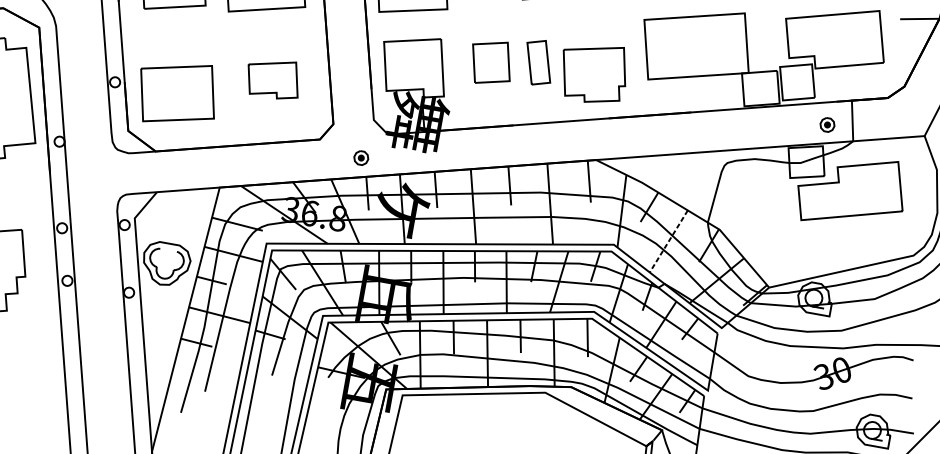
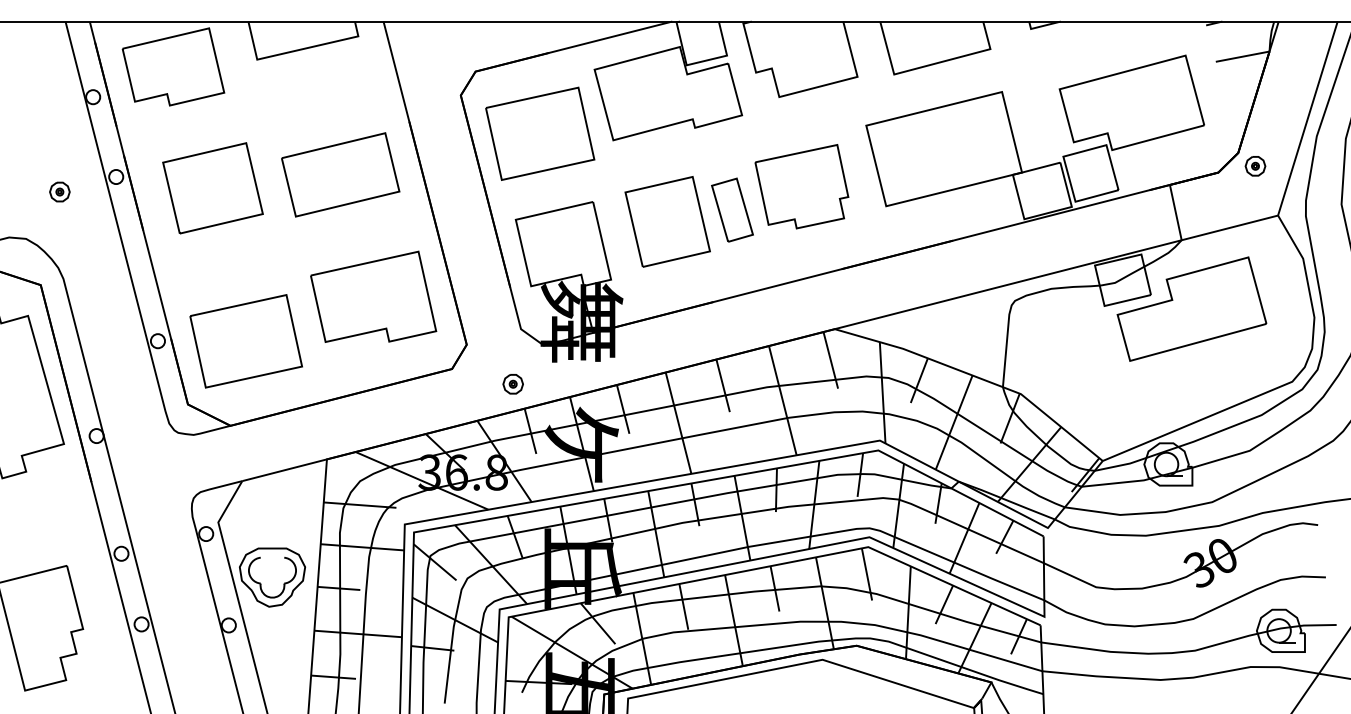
part: (491, 62) -> (667, 221), size x1.43
part: (593, 72) -> (801, 186), moved
part: (273, 78) -> (373, 296), size x1.67
part: (827, 125) -> (1255, 166), moved
line: (669, 241) -> (954, 422), dashed -> solid

